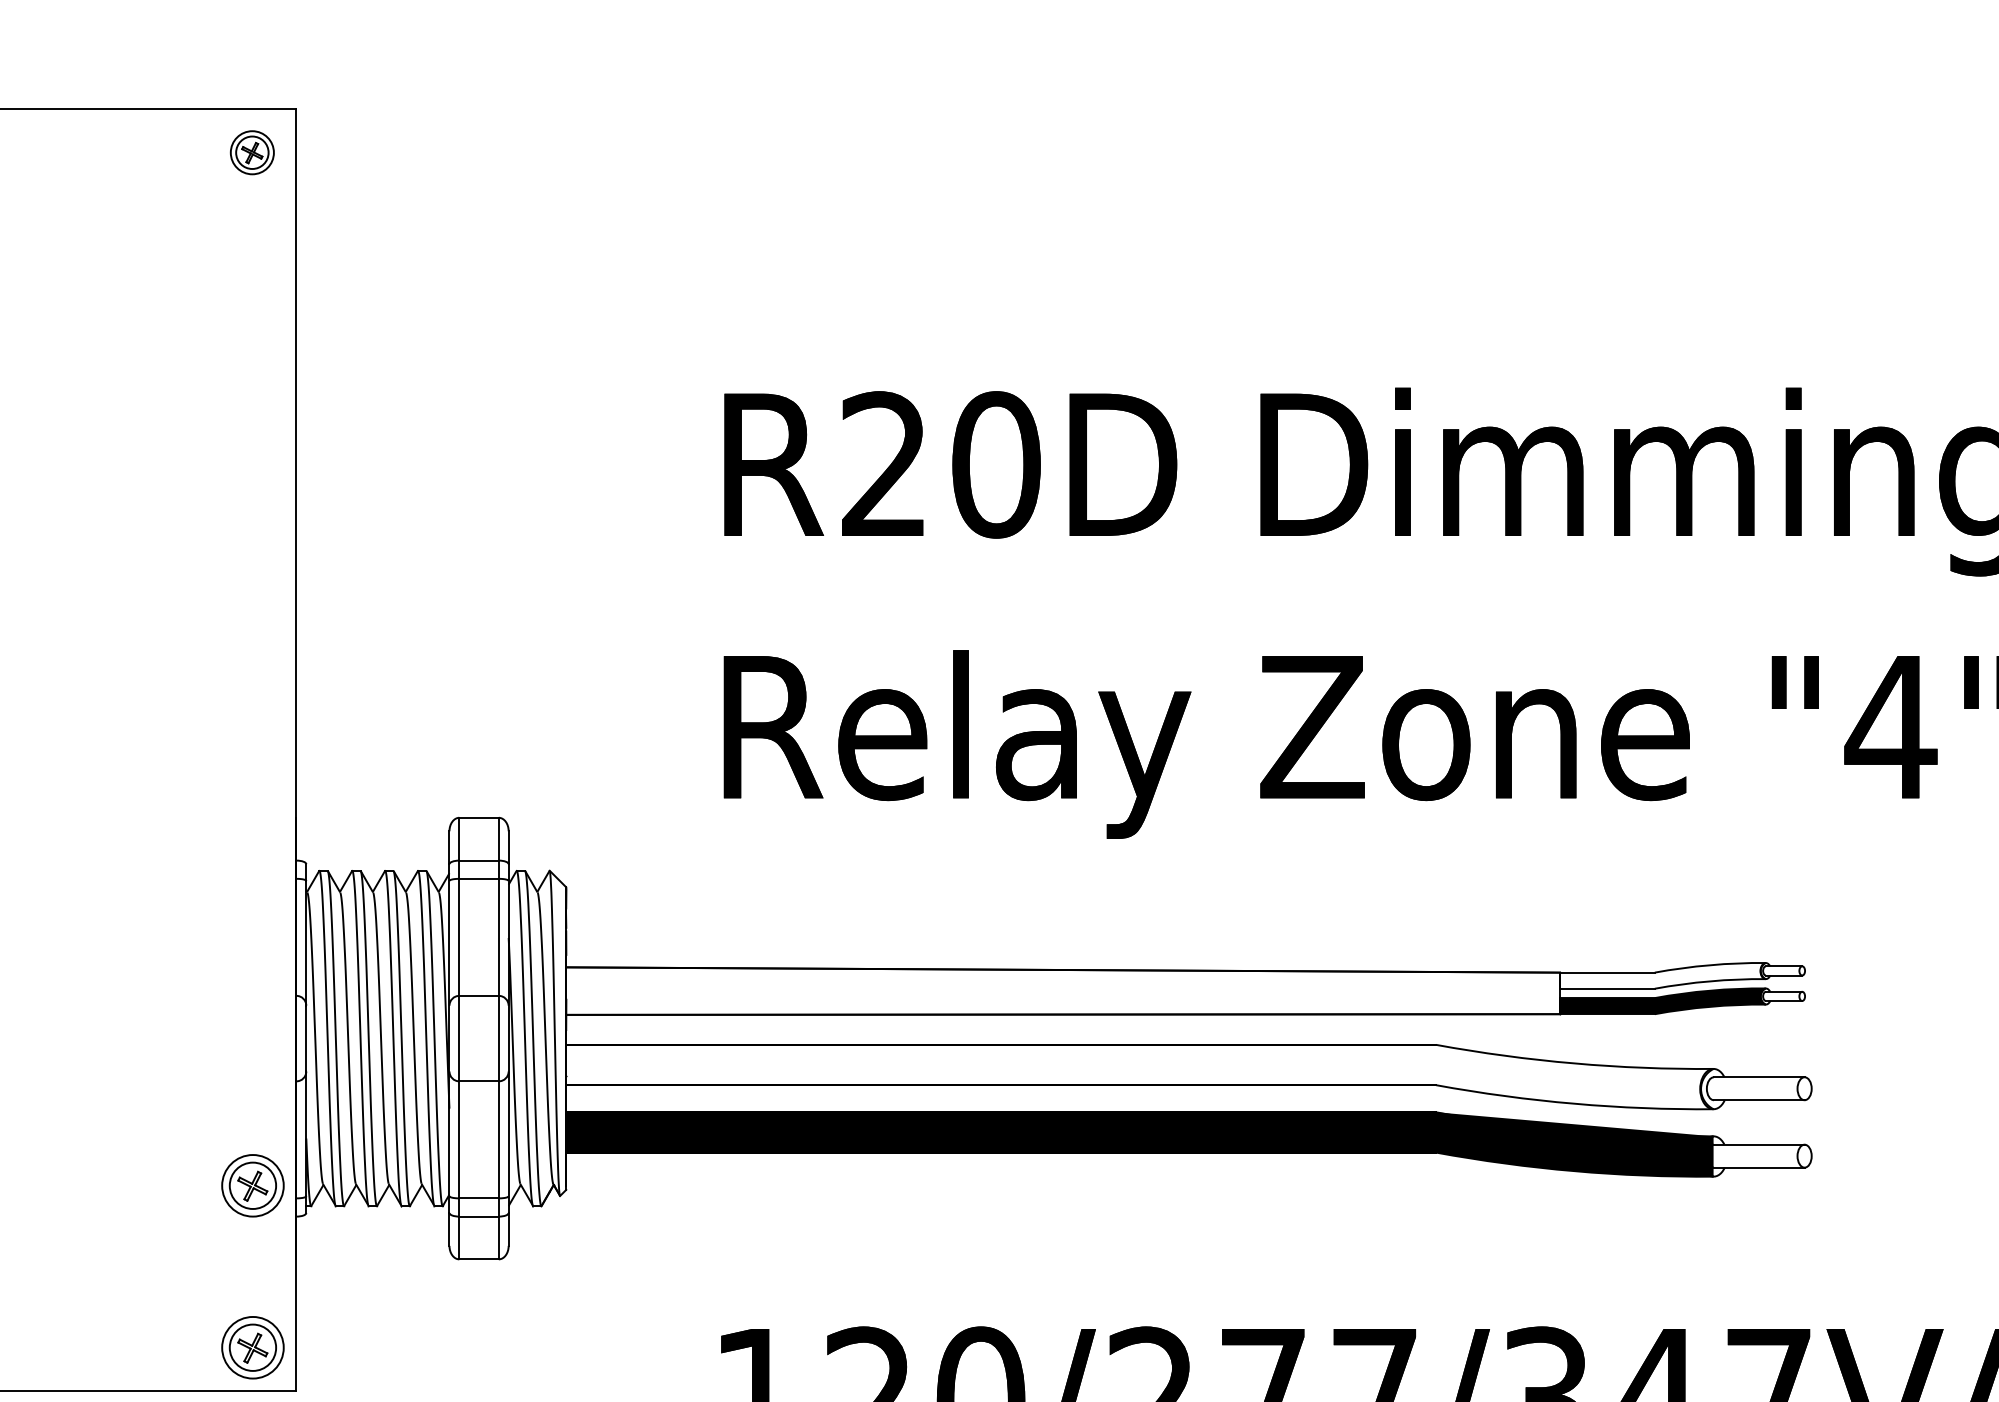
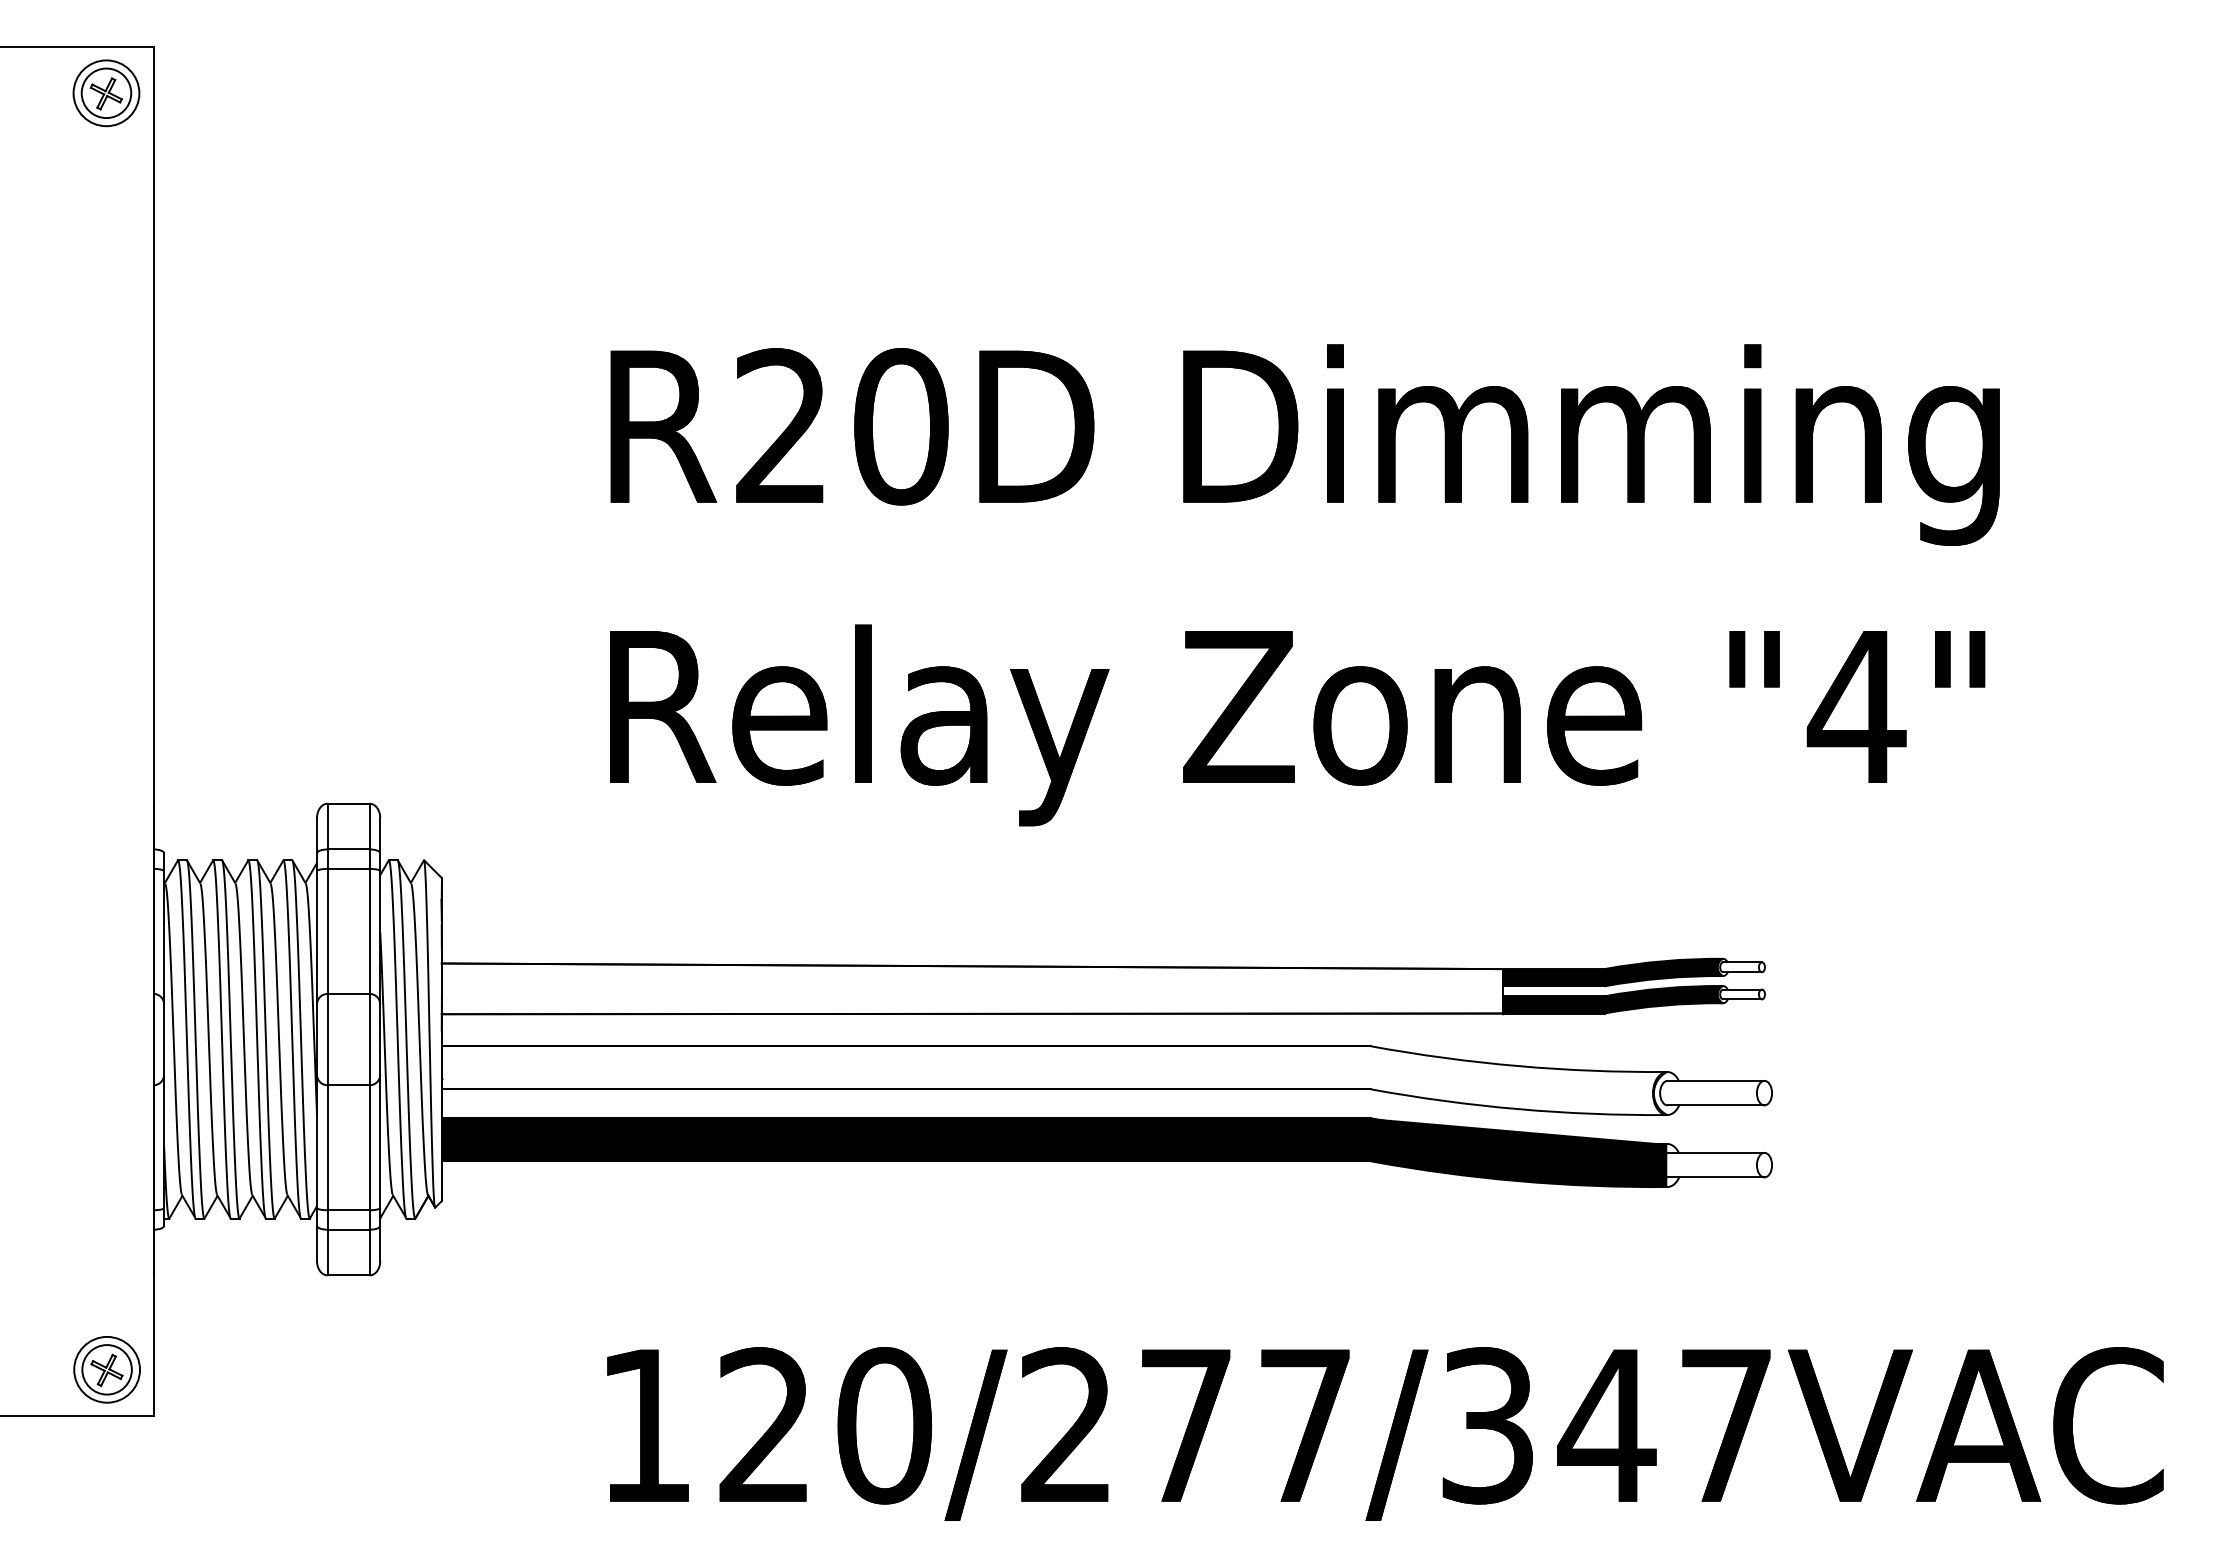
part: (252, 152) -> (106, 93), size x1.43
fill: (1663, 975) -> (1613, 972), added
part: (252, 1185) -> (106, 1196), removed

